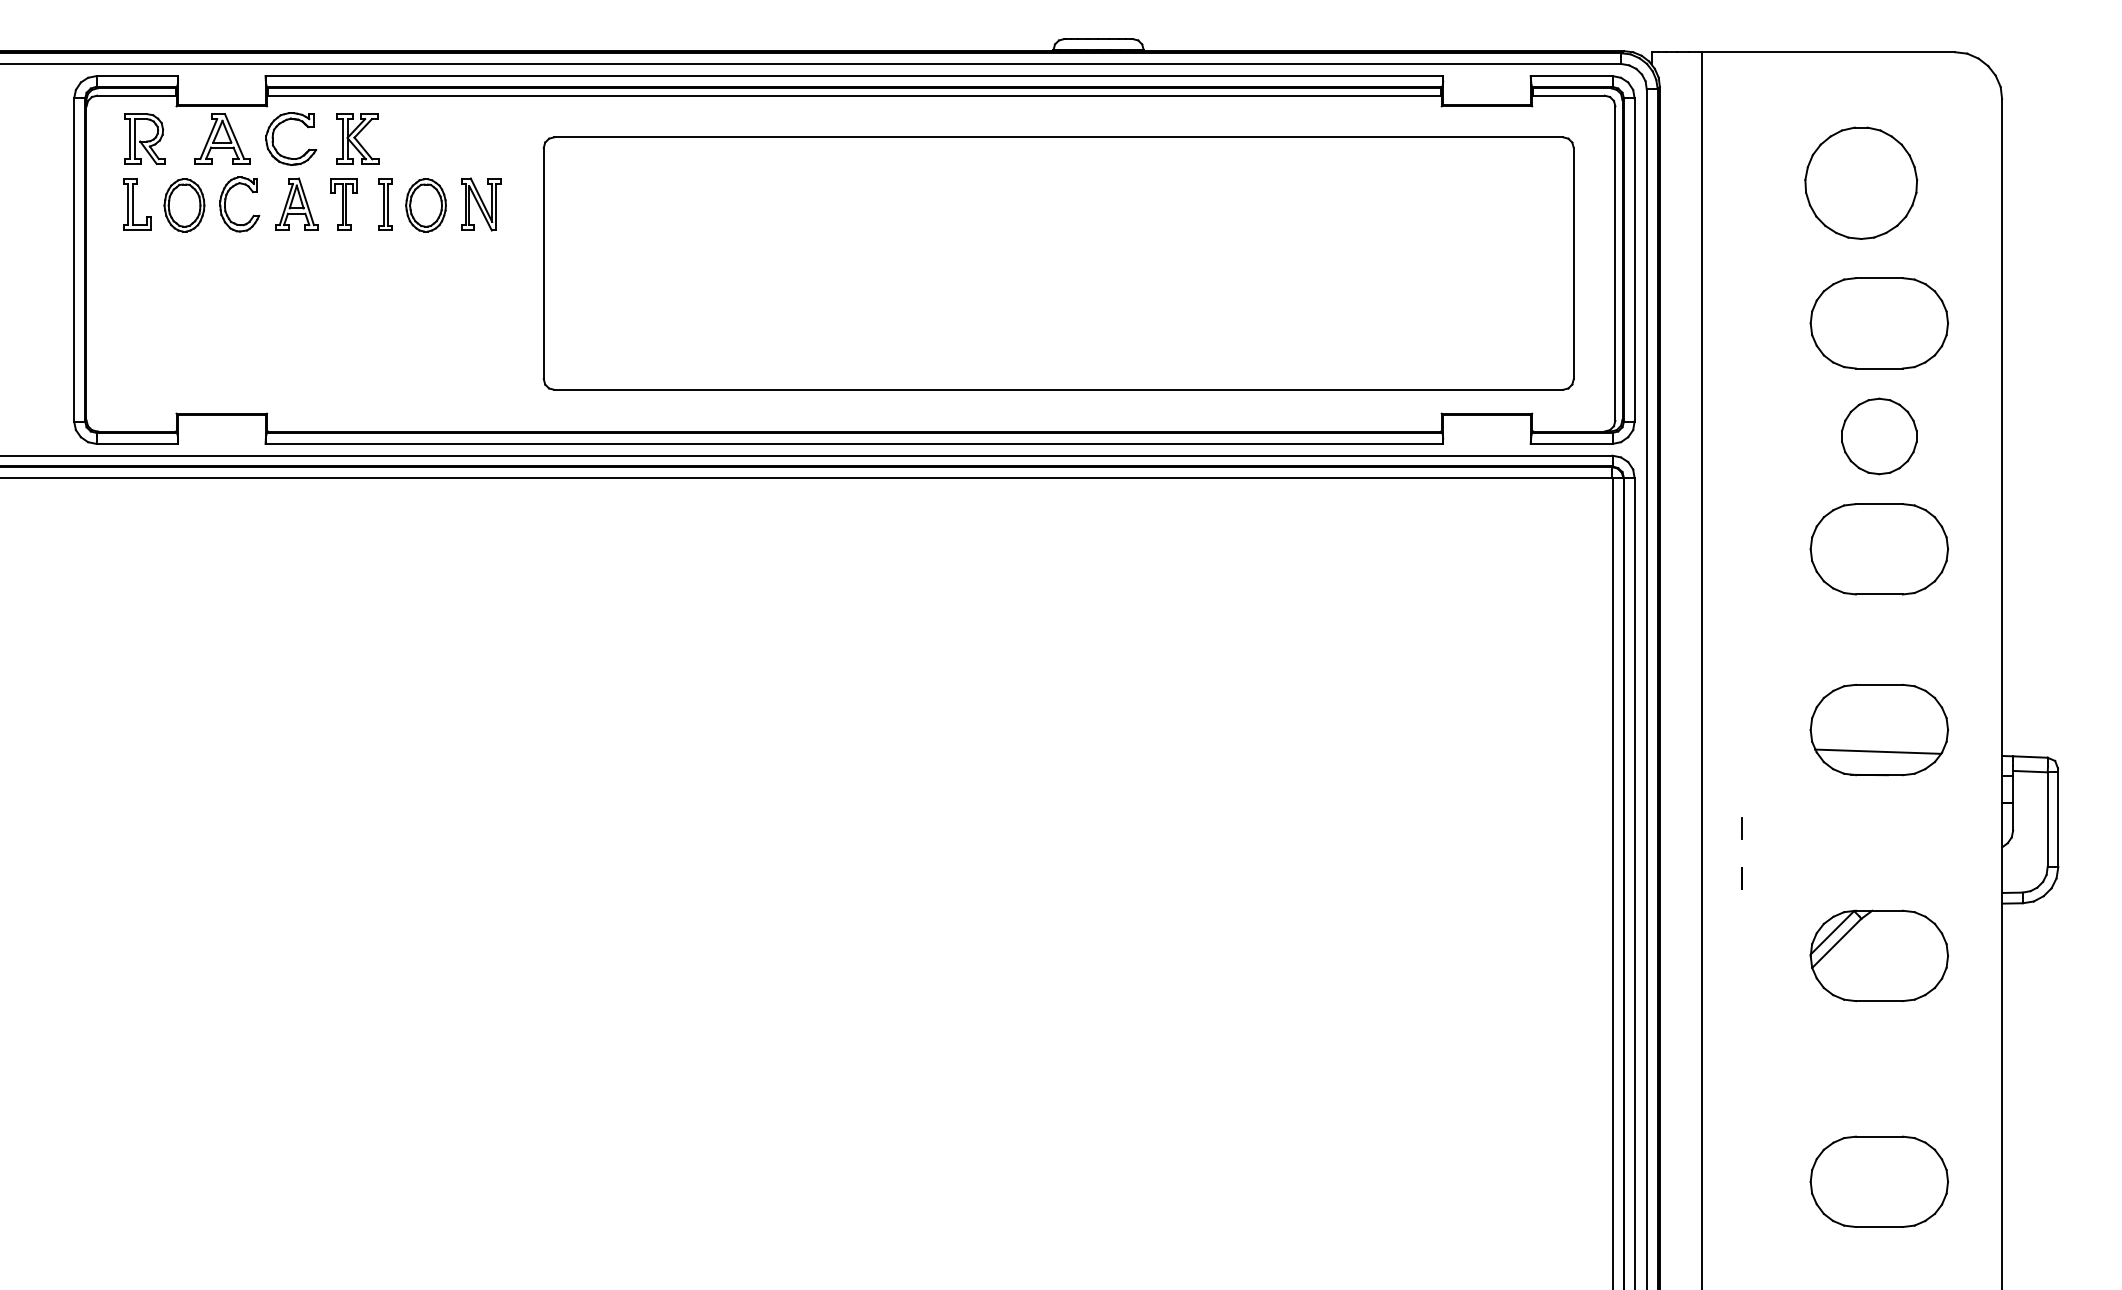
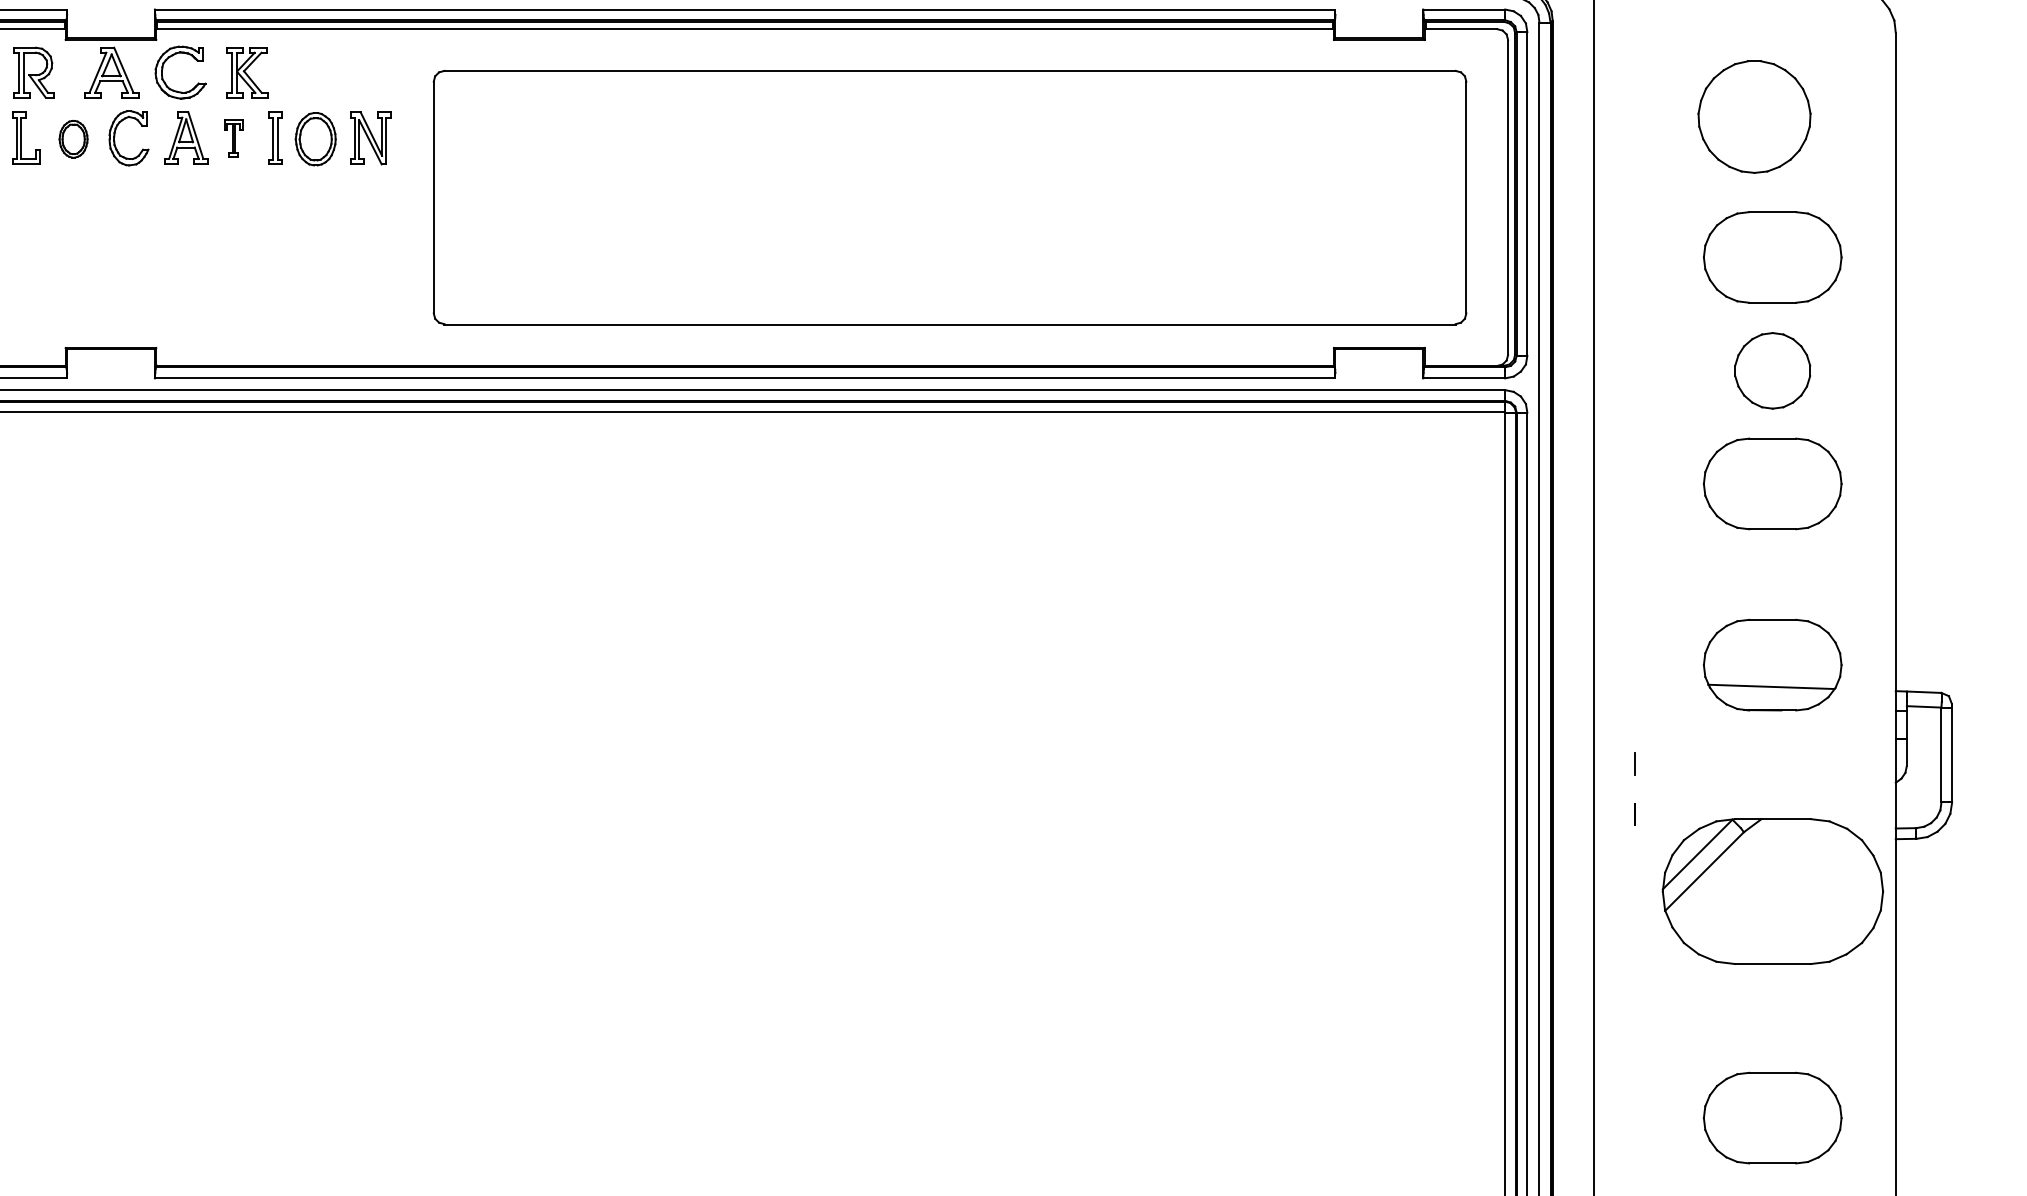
part: (343, 204) -> (233, 138), size x0.7
part: (184, 205) -> (73, 139), size x0.7
part: (1878, 955) -> (1771, 891), size x1.6

